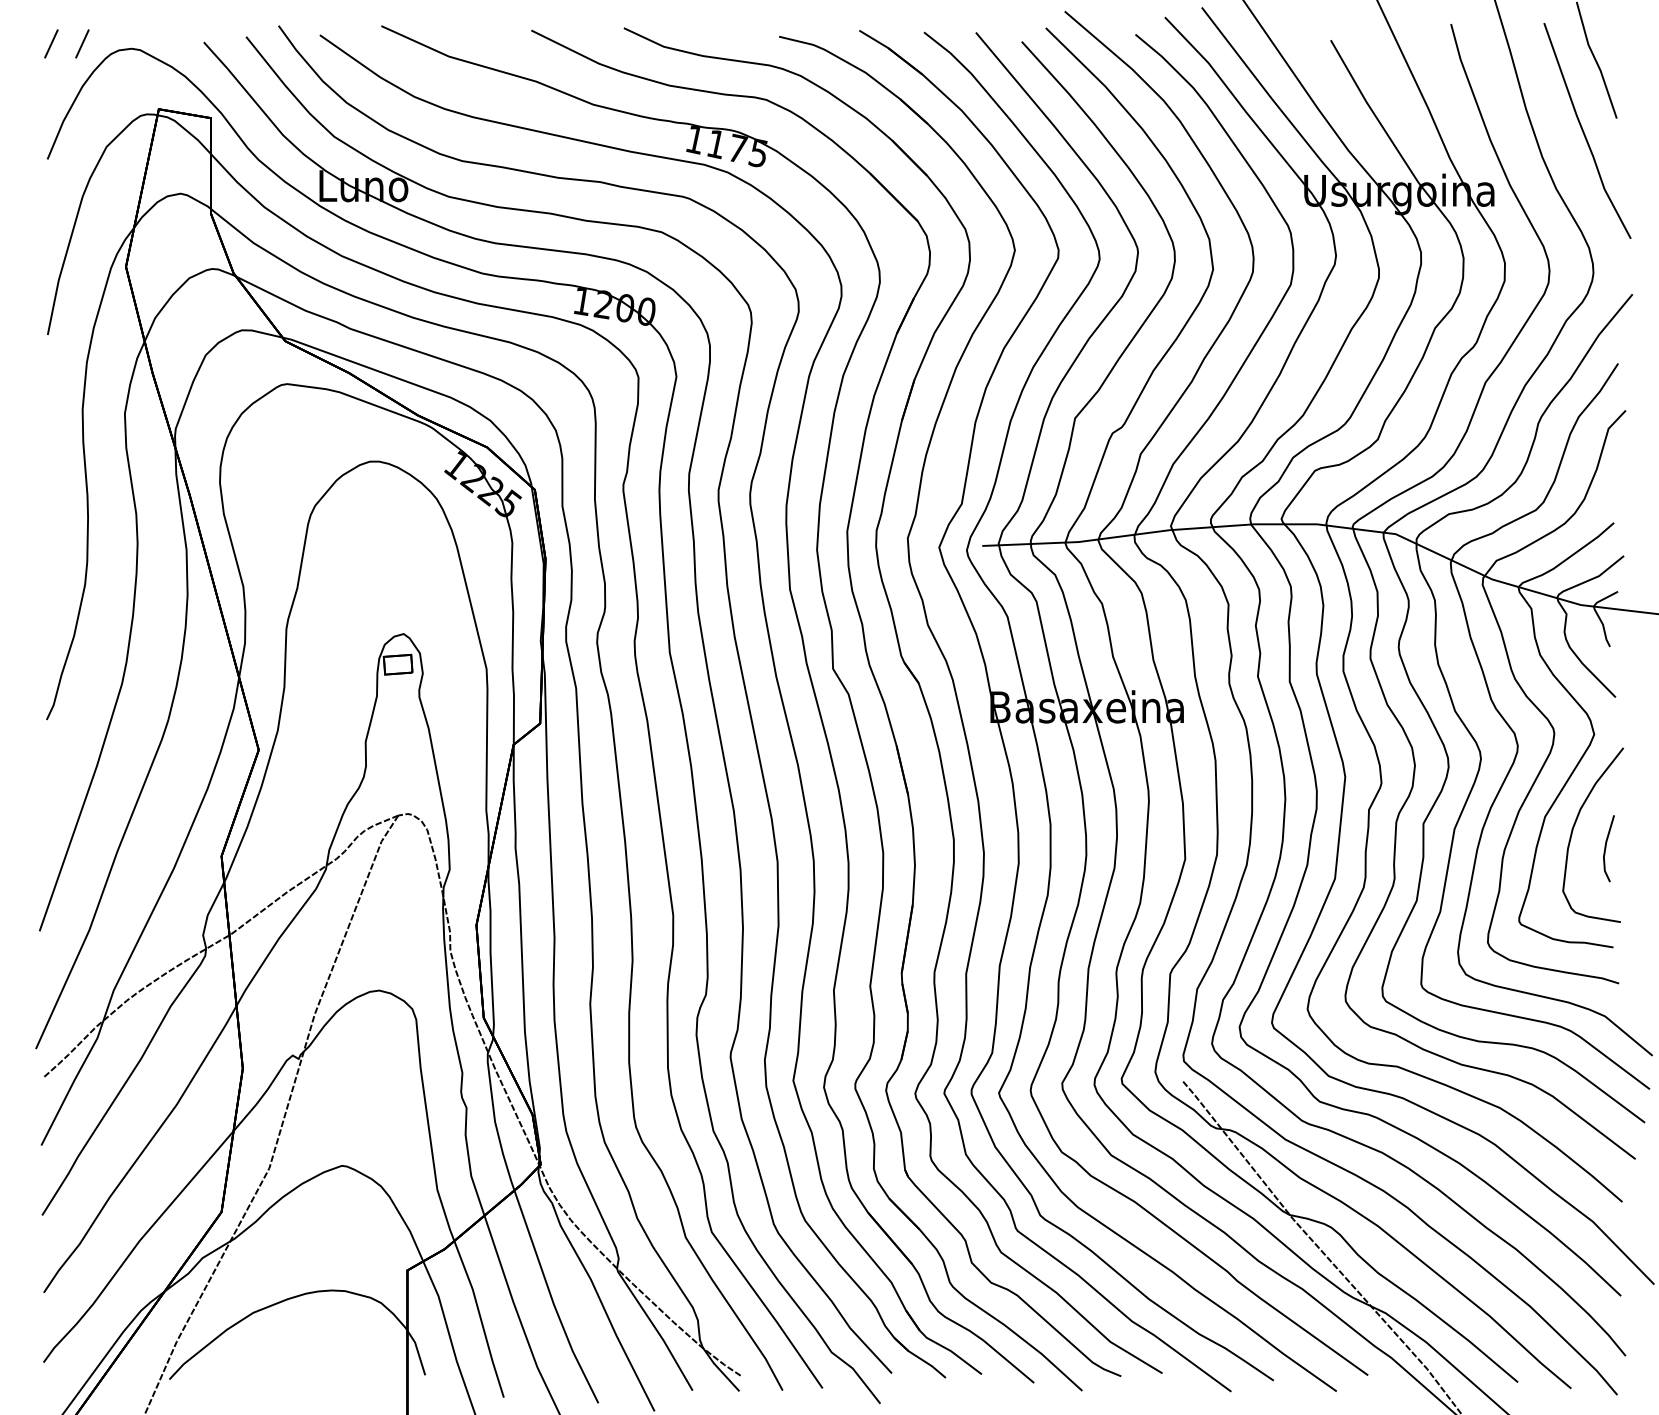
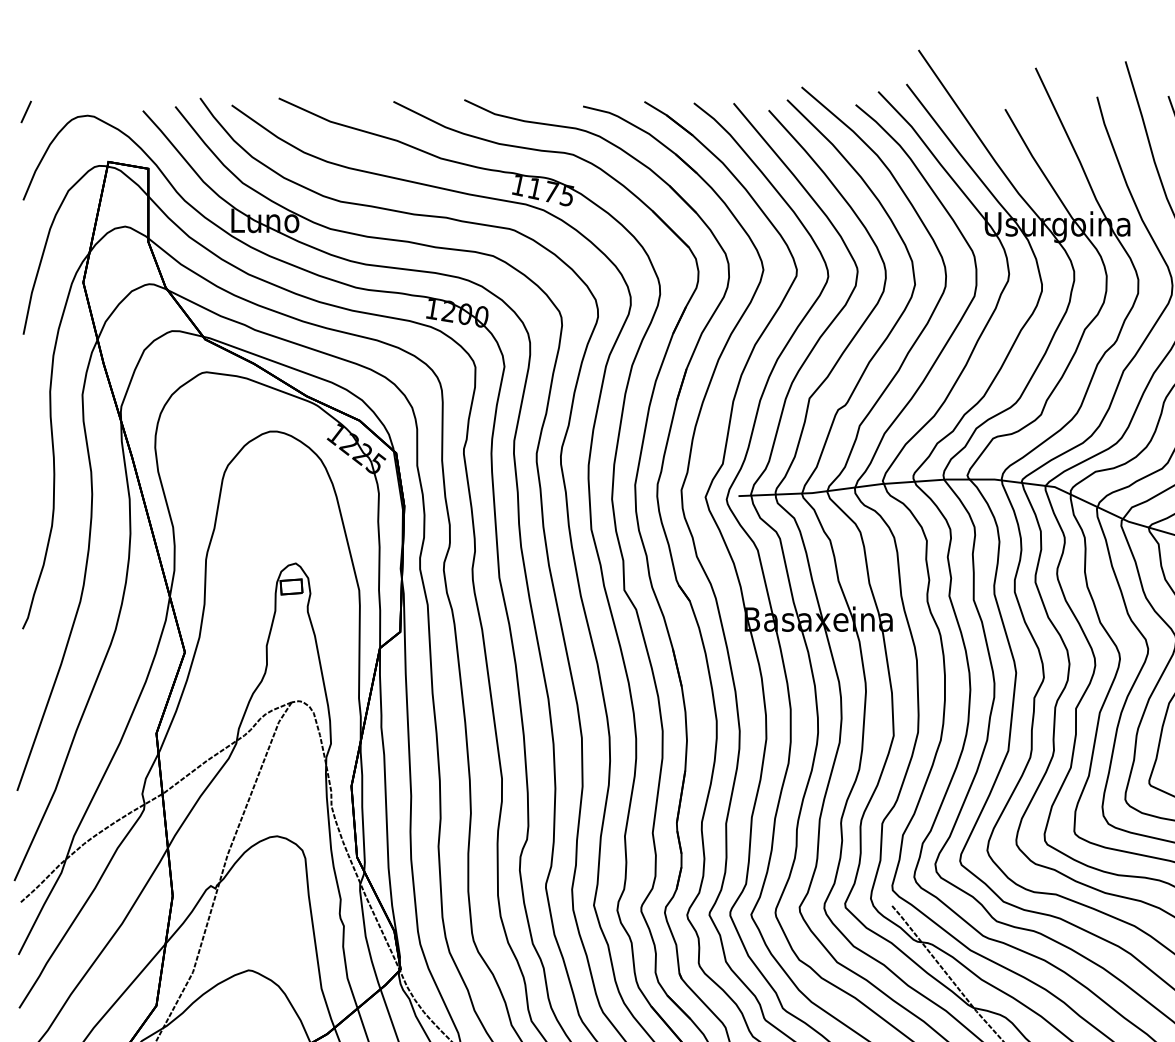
line: (82, 43) -> (50, 111), removed

